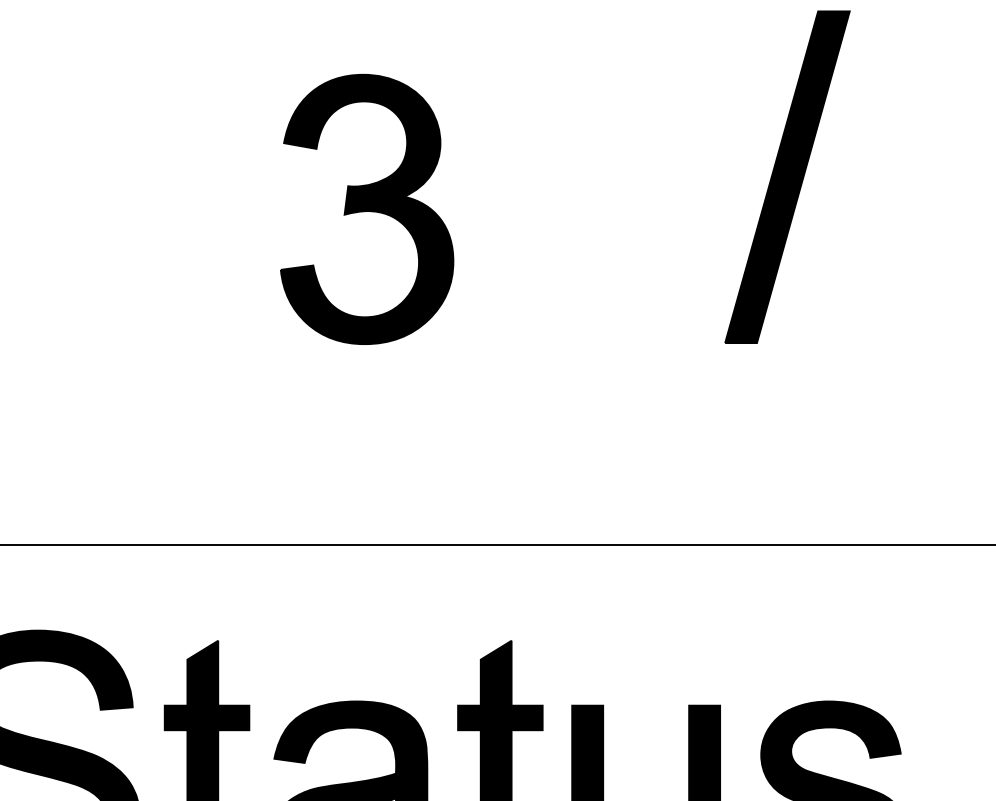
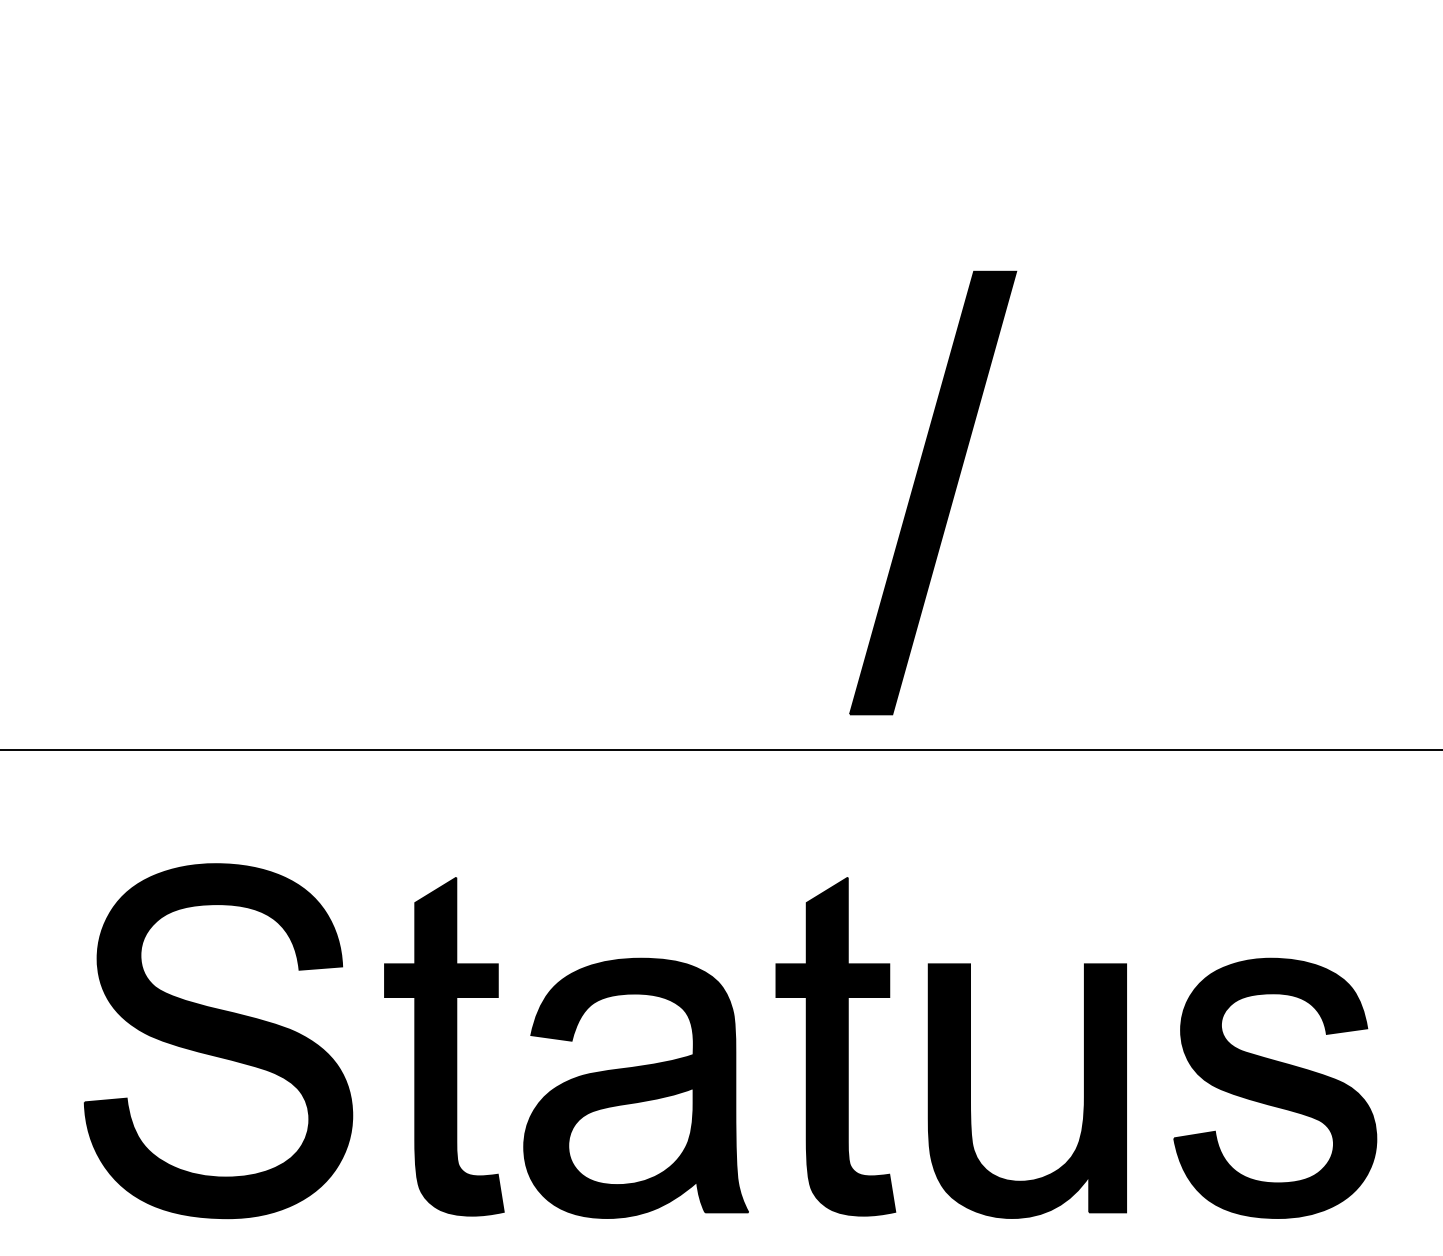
part: (787, 176) -> (933, 492), moved
part: (366, 209) -> (654, 301), removed

